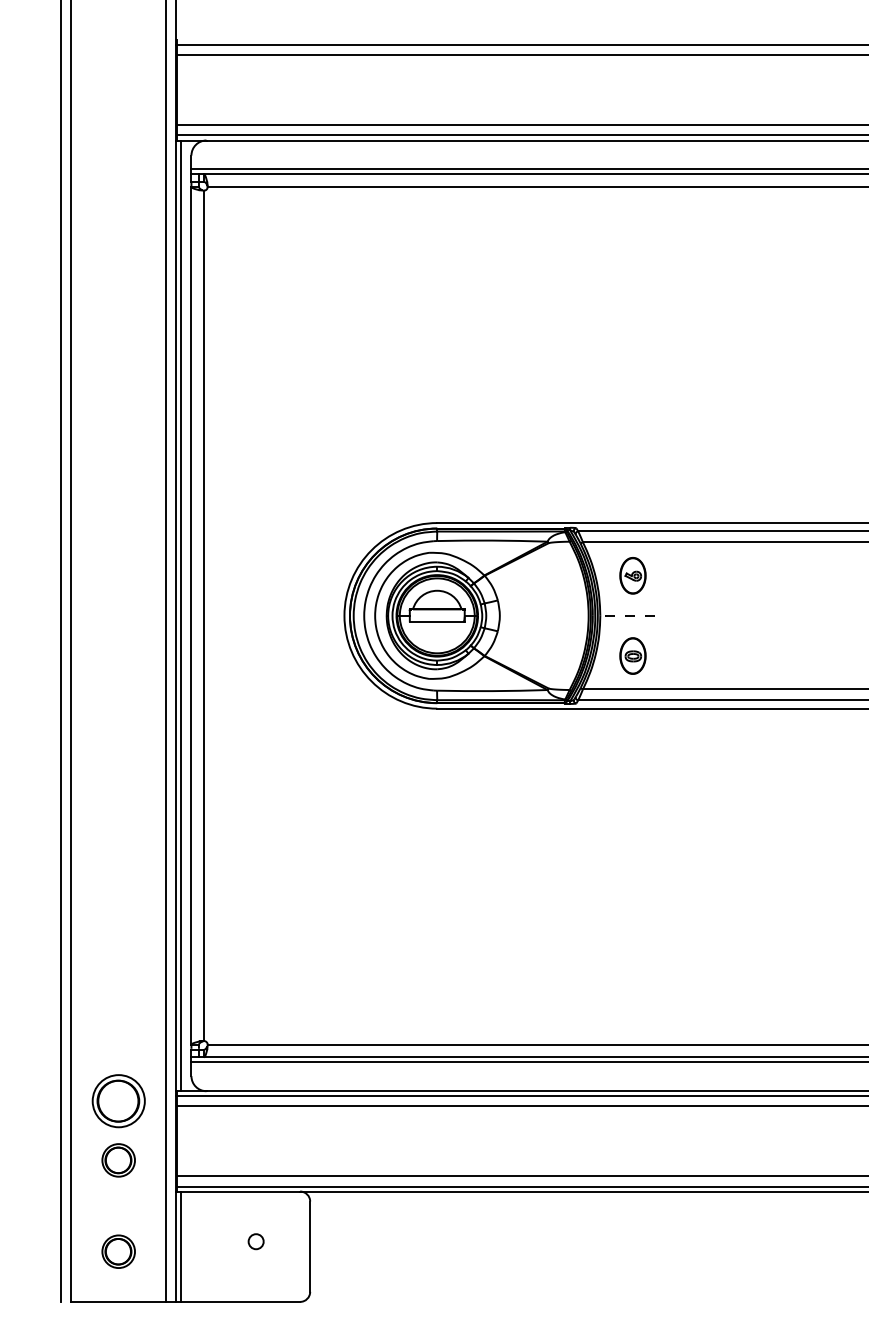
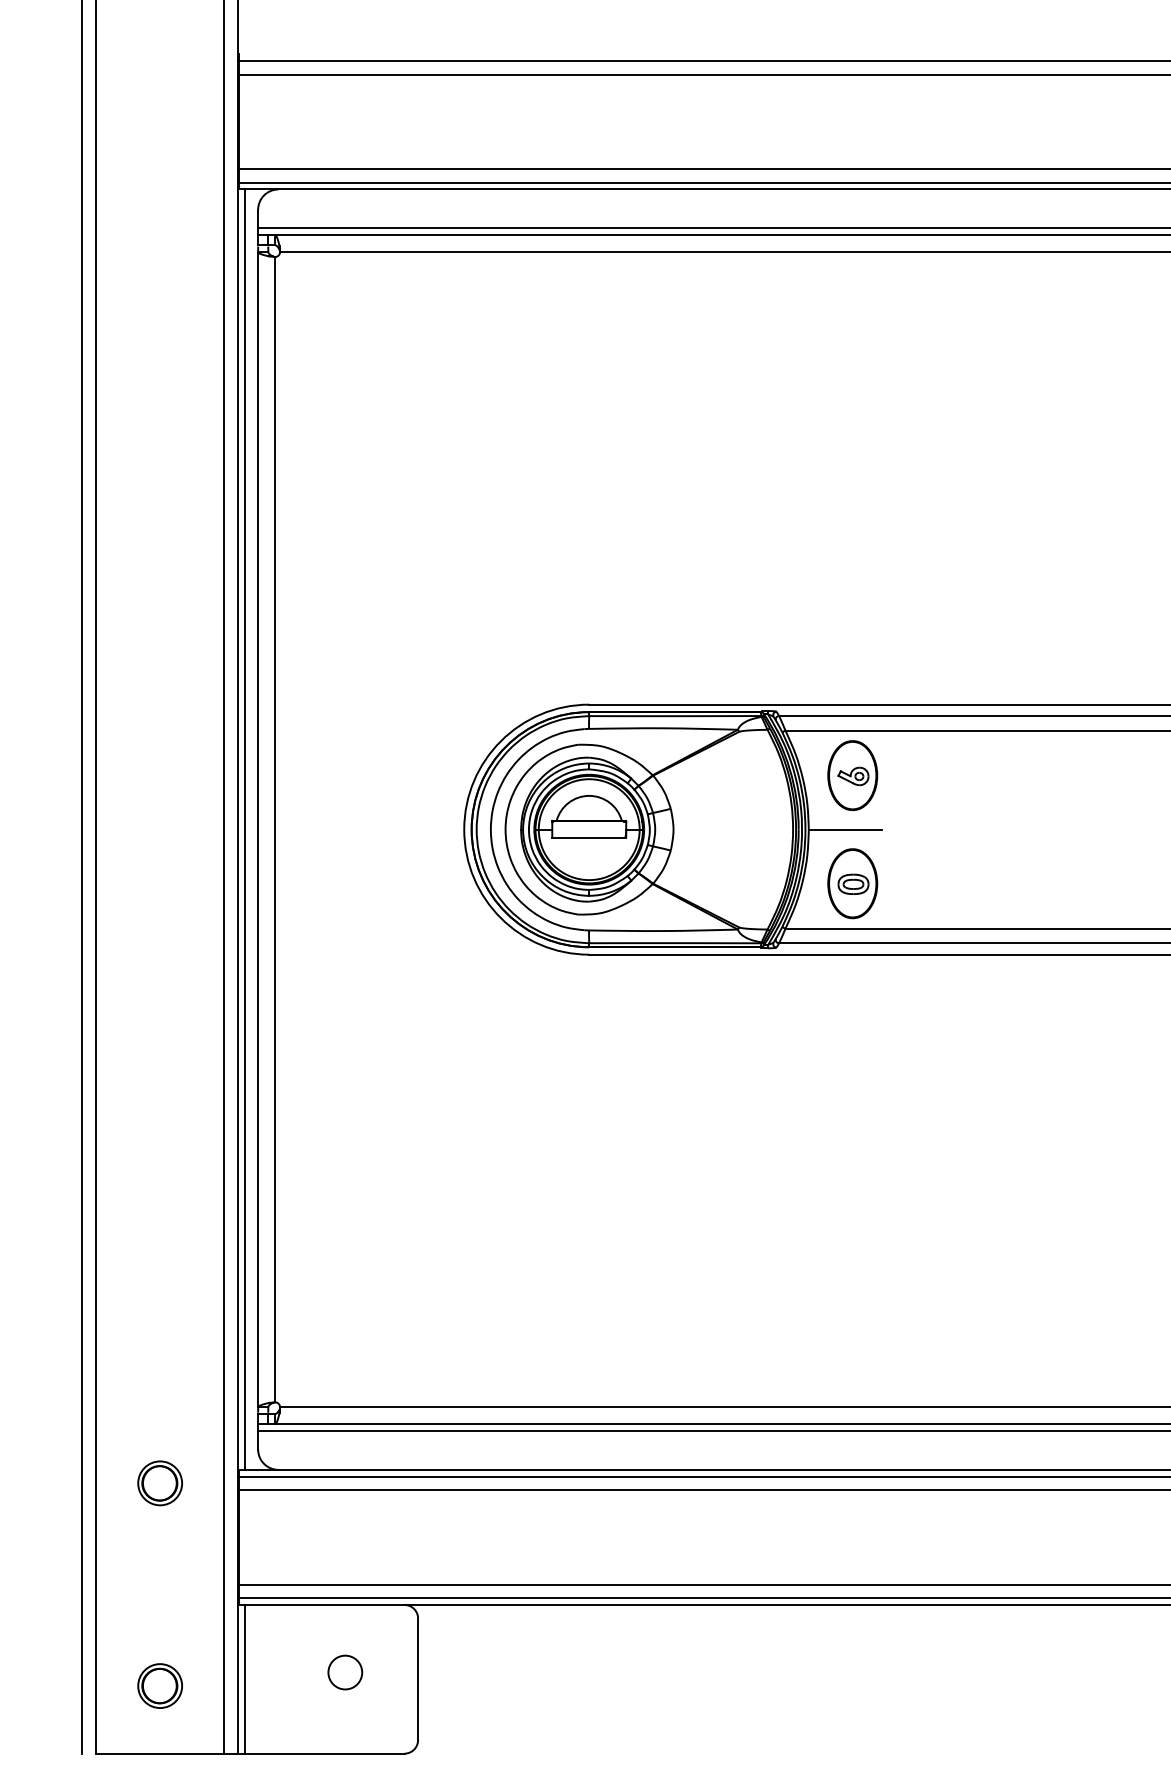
part: (632, 575) -> (852, 775), size x1.43
line: (627, 615) -> (845, 829), dashed -> solid
part: (632, 655) -> (852, 883), size x1.43
part: (118, 1101) -> (159, 1483), size x0.62
part: (118, 1159) -> (159, 1562), removed
circle: (256, 1241) -> (345, 1672), size x1.67

